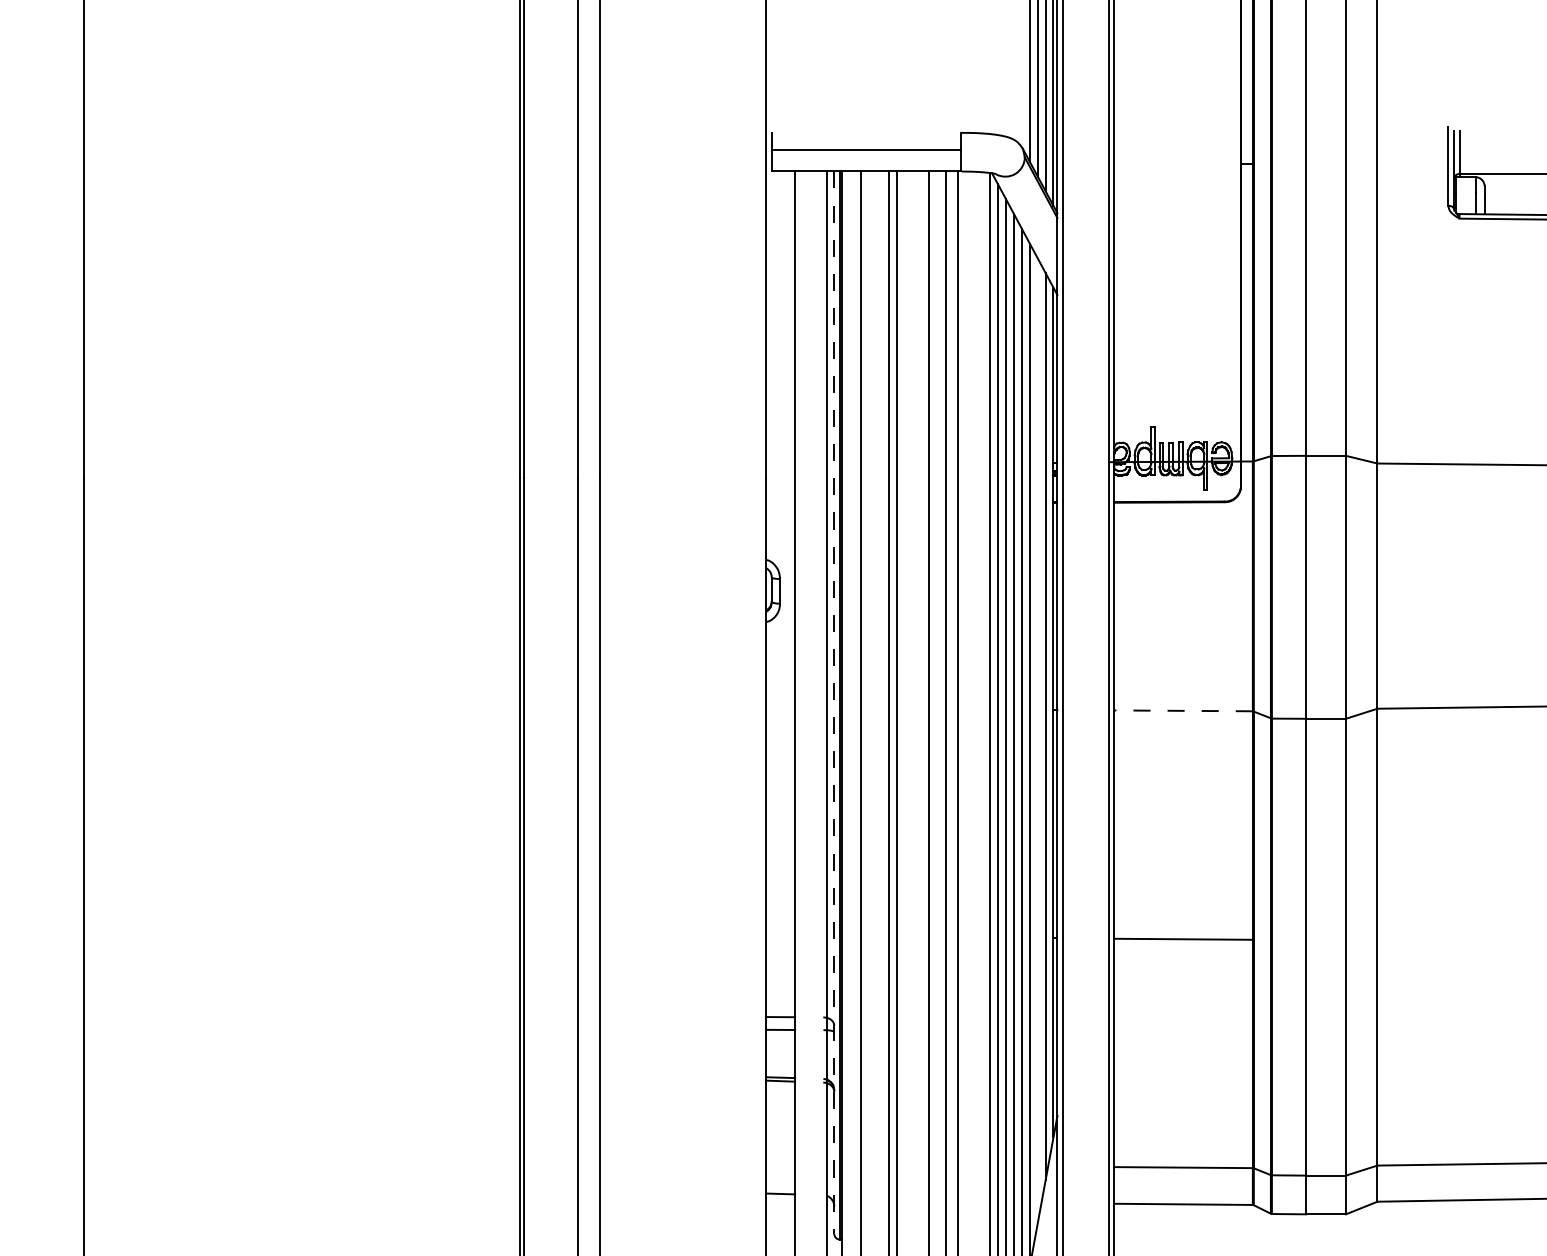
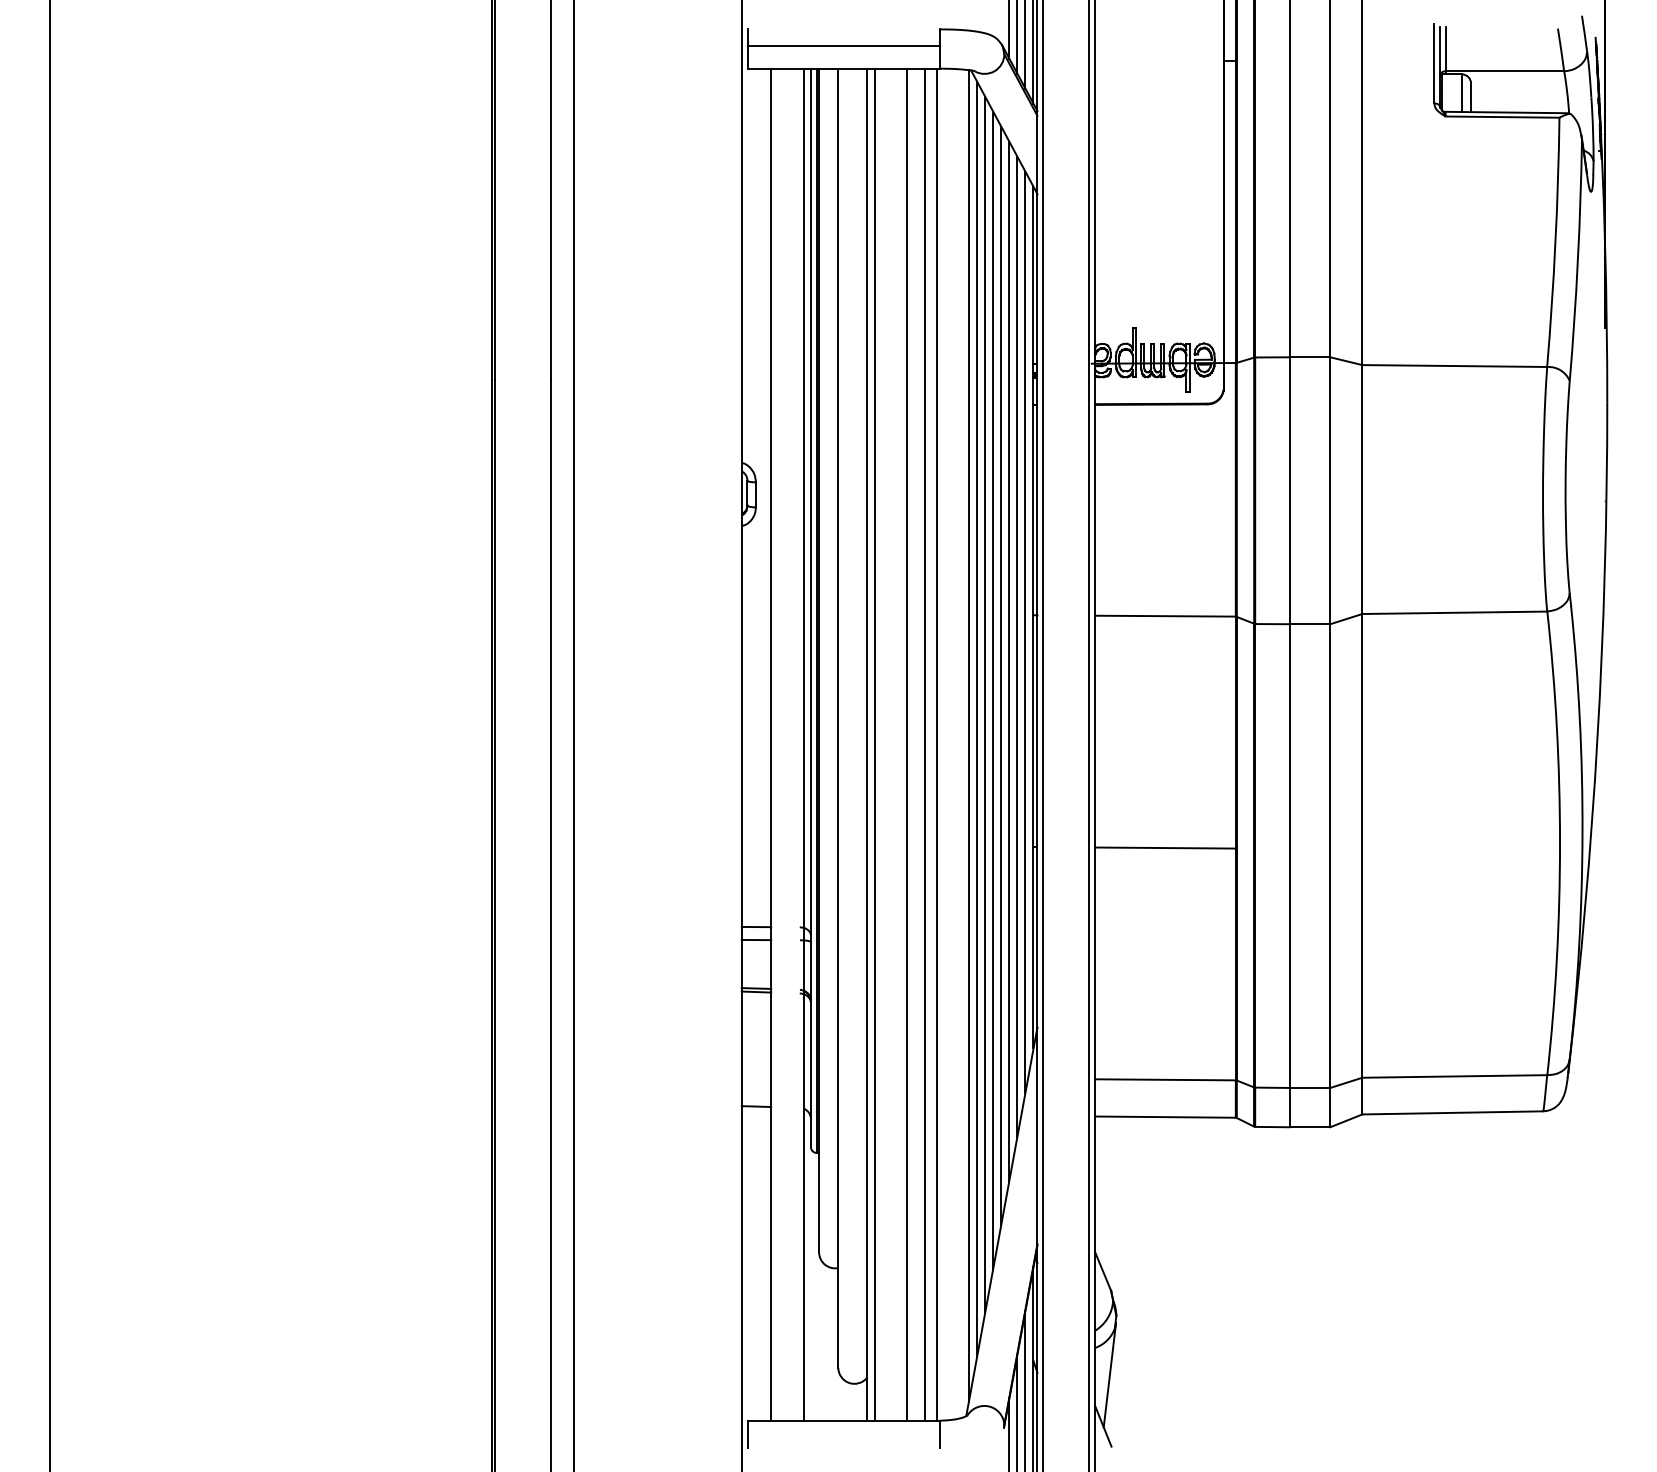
line: (834, 703) -> (811, 608), dashed -> solid
line: (1182, 711) -> (1164, 616), dashed -> solid
line: (1037, 740) -> (1017, 646), added

